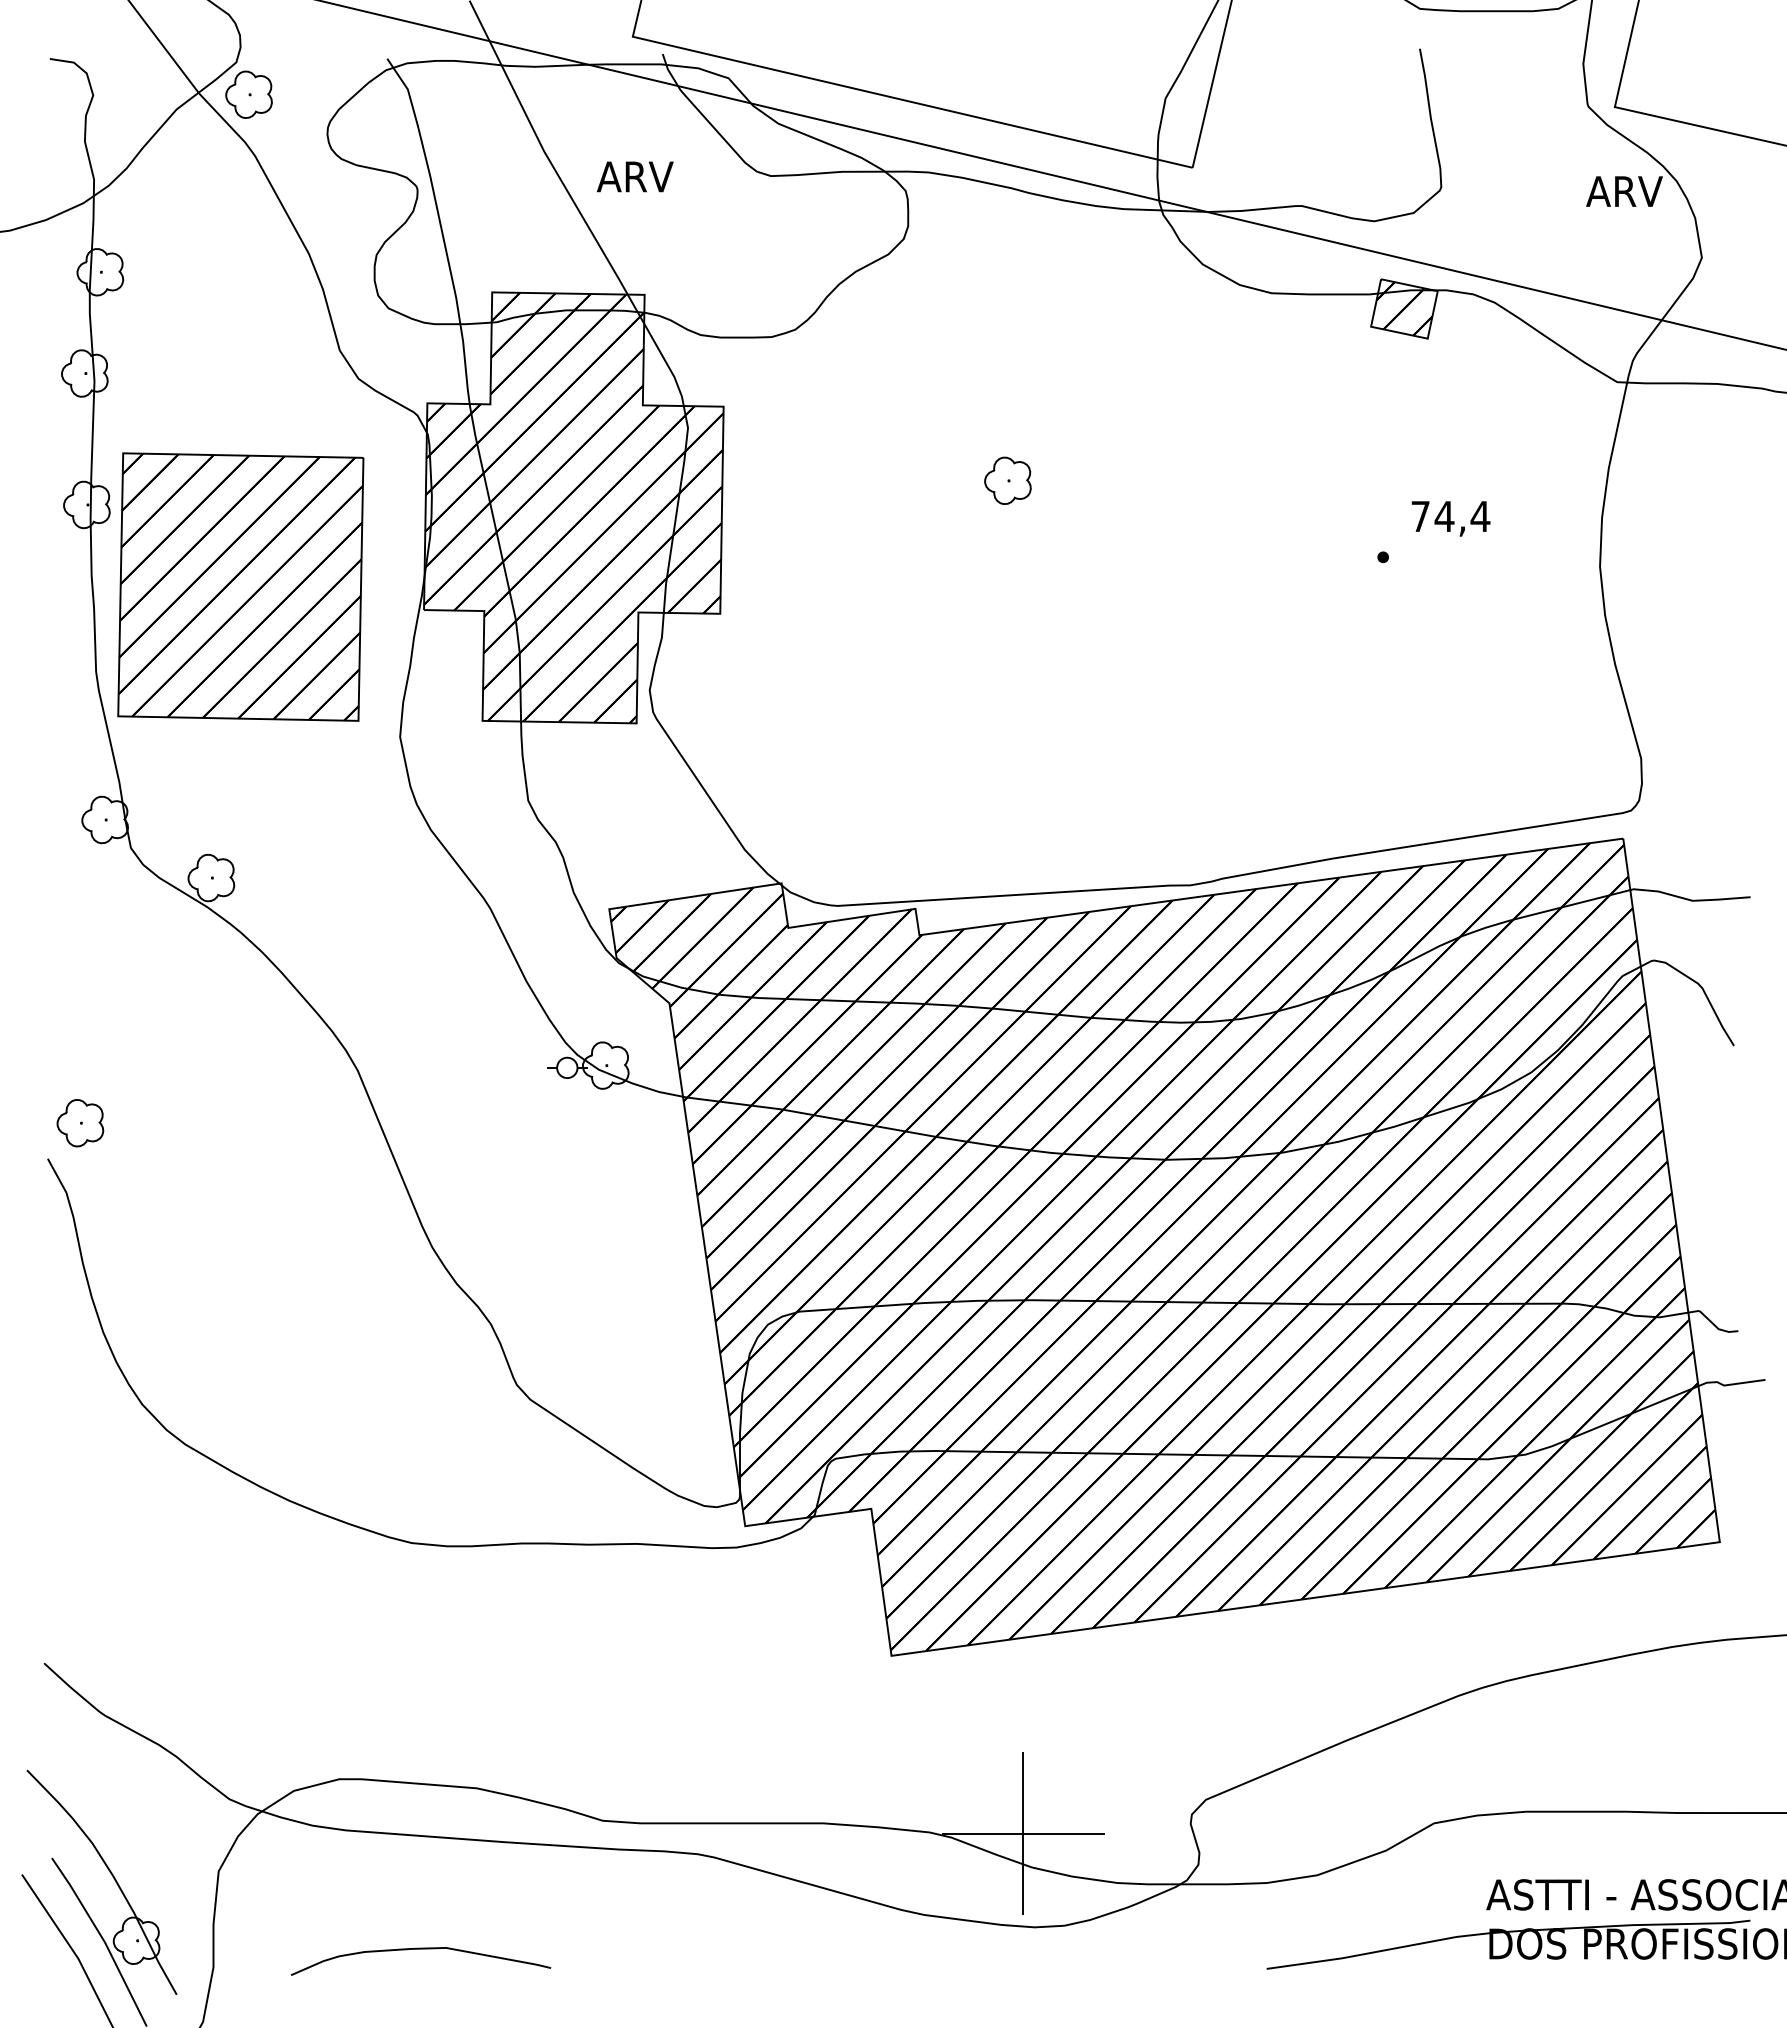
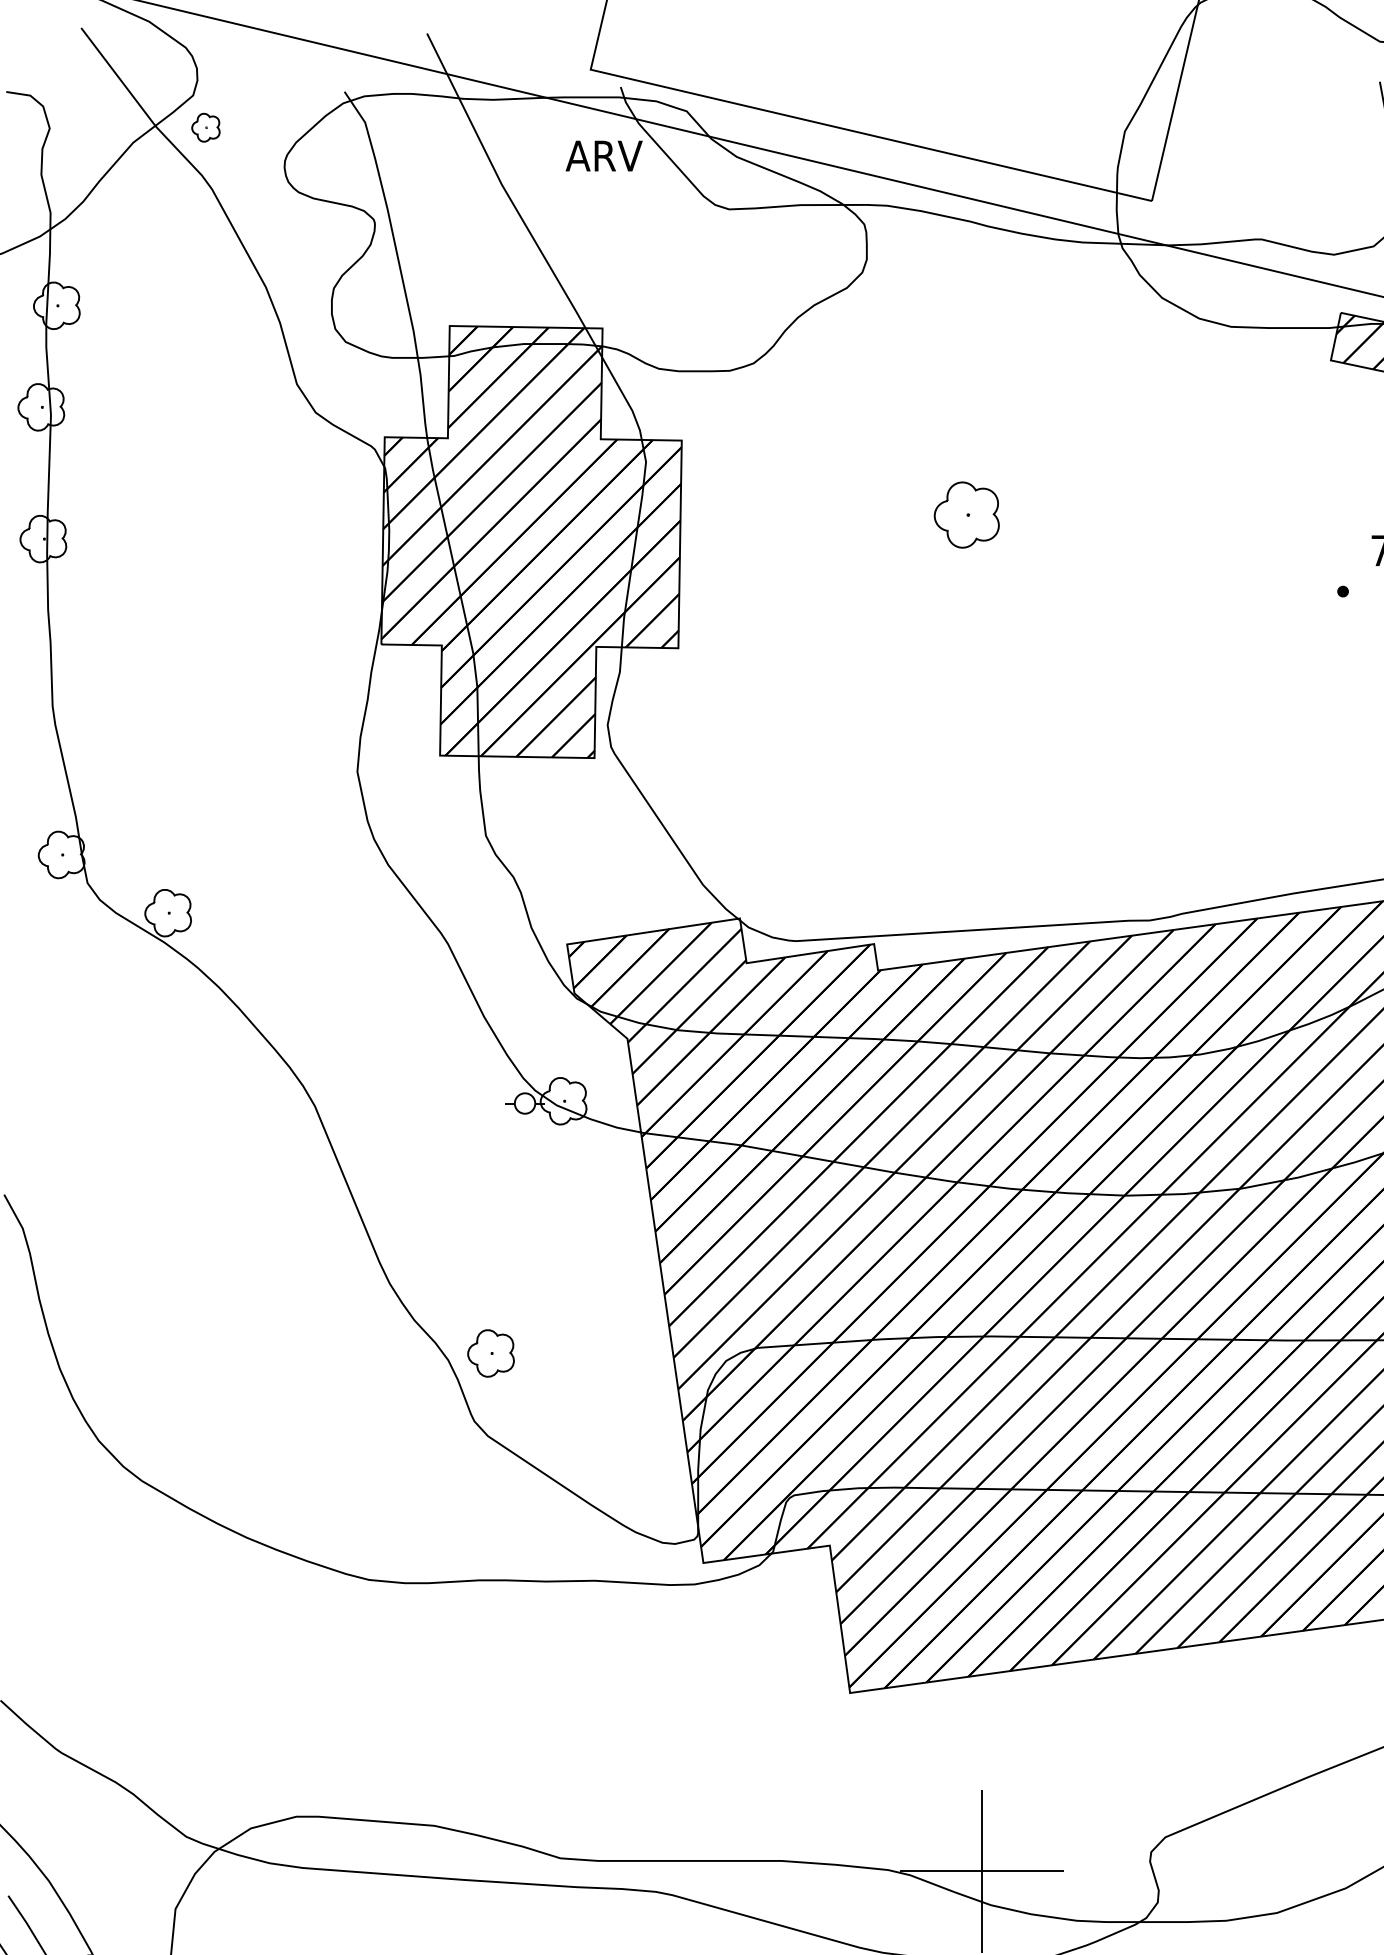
part: (248, 94) -> (205, 127), size x0.6
text: (635, 176) -> (604, 155), moved
part: (1007, 480) -> (966, 514), size x1.4
part: (240, 586) -> (197, 620), removed
part: (80, 1123) -> (491, 1353), moved

